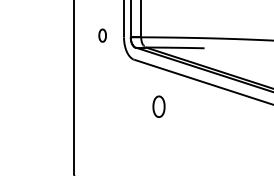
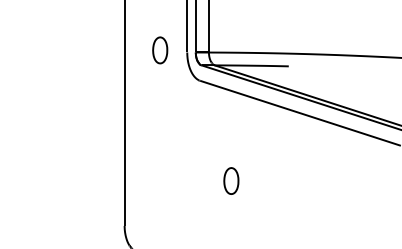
part: (102, 35) -> (160, 50), size x1.67
part: (159, 106) -> (231, 180), moved

